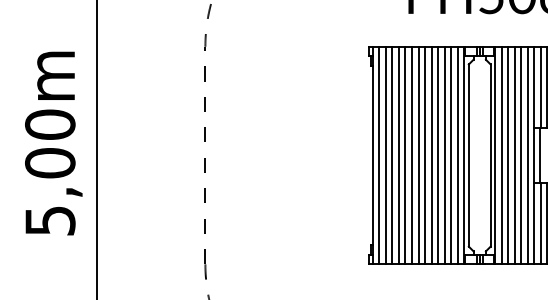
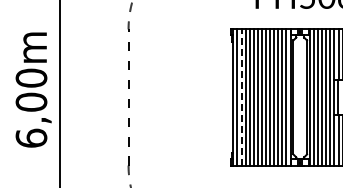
line: (385, 153) -> (241, 96), solid -> dashed
text: (50, 219) -> (31, 137), 5,00m -> 6,00m

